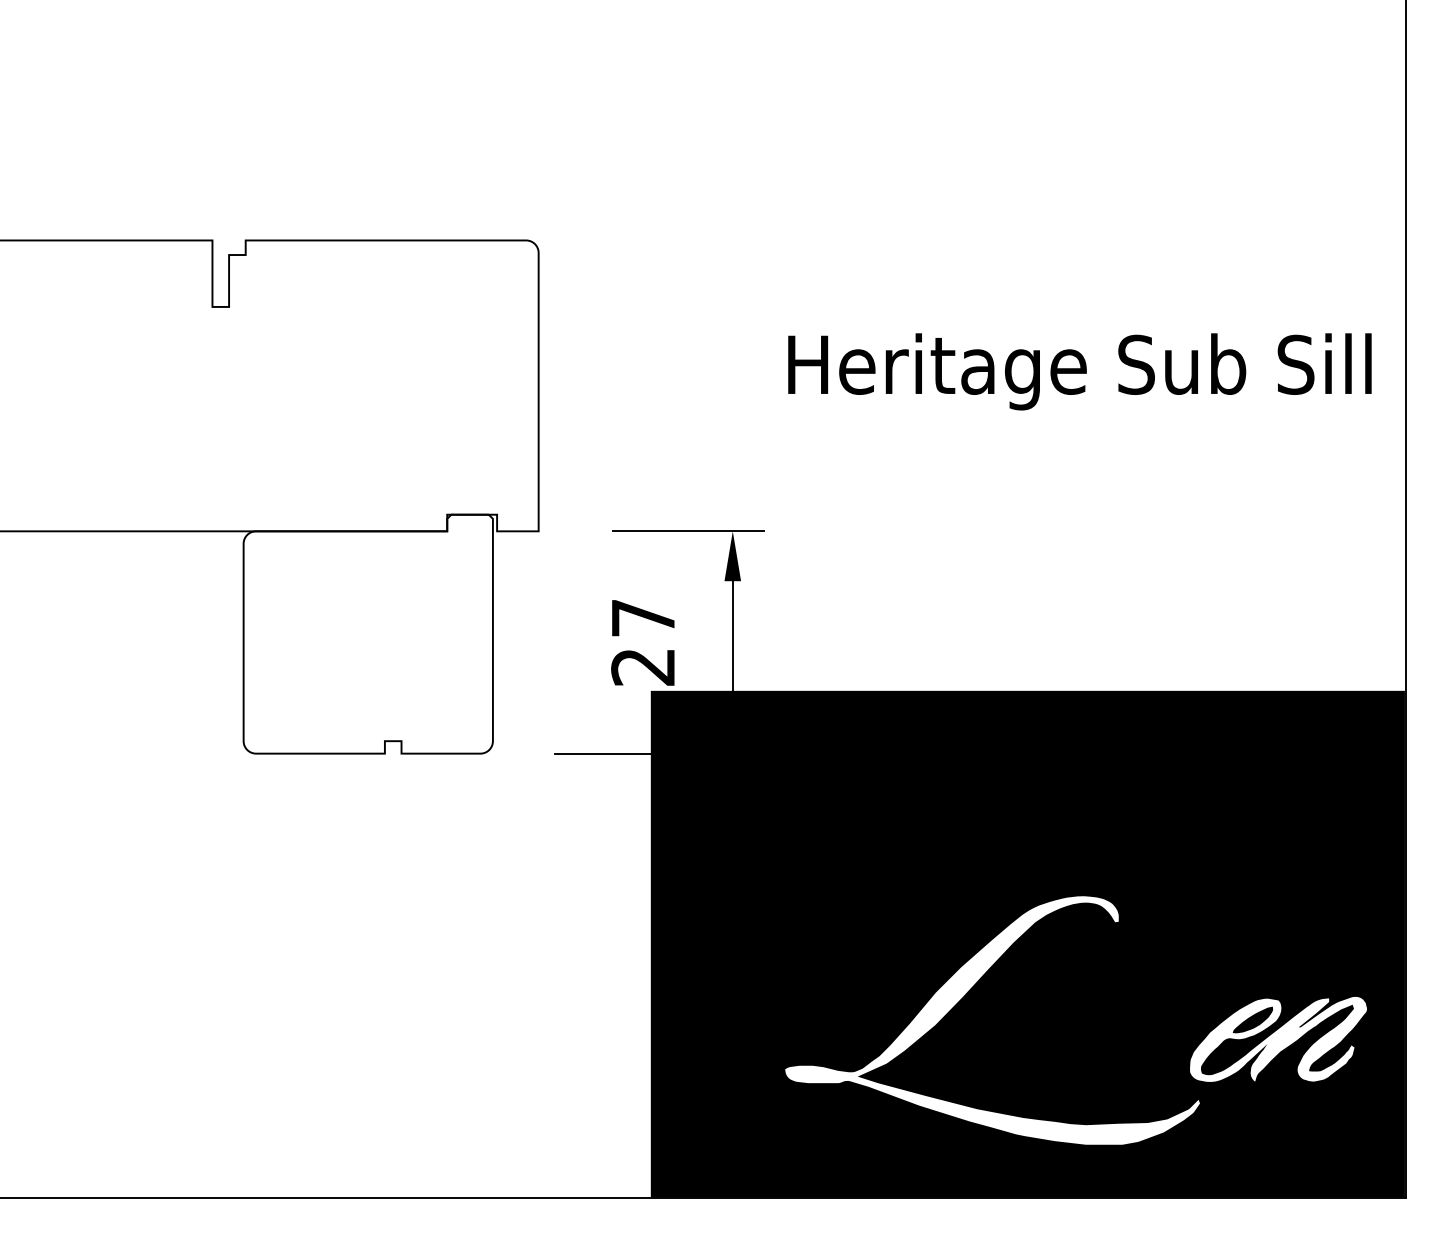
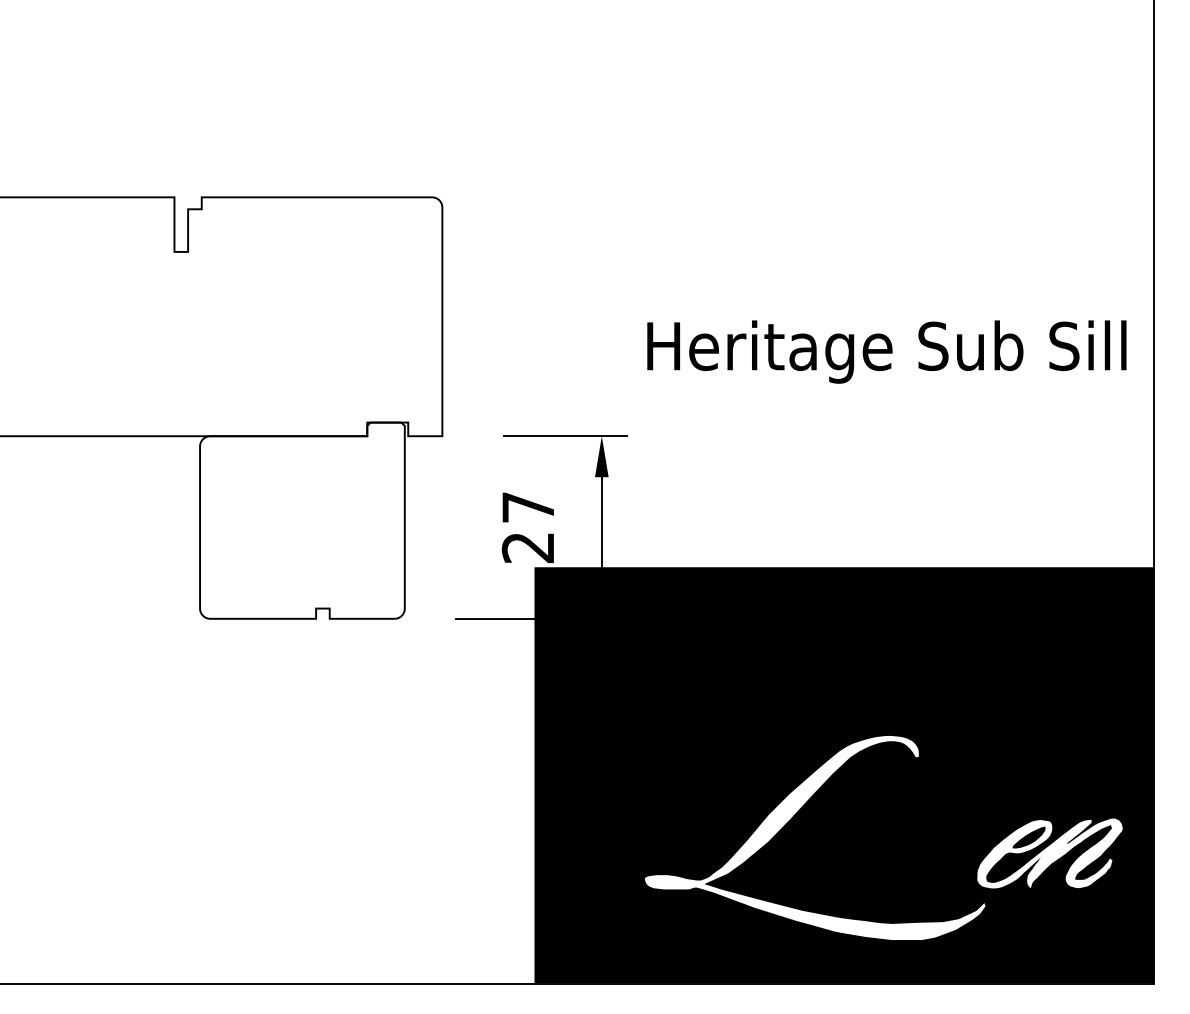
text: (1079, 371) -> (886, 351), moved

